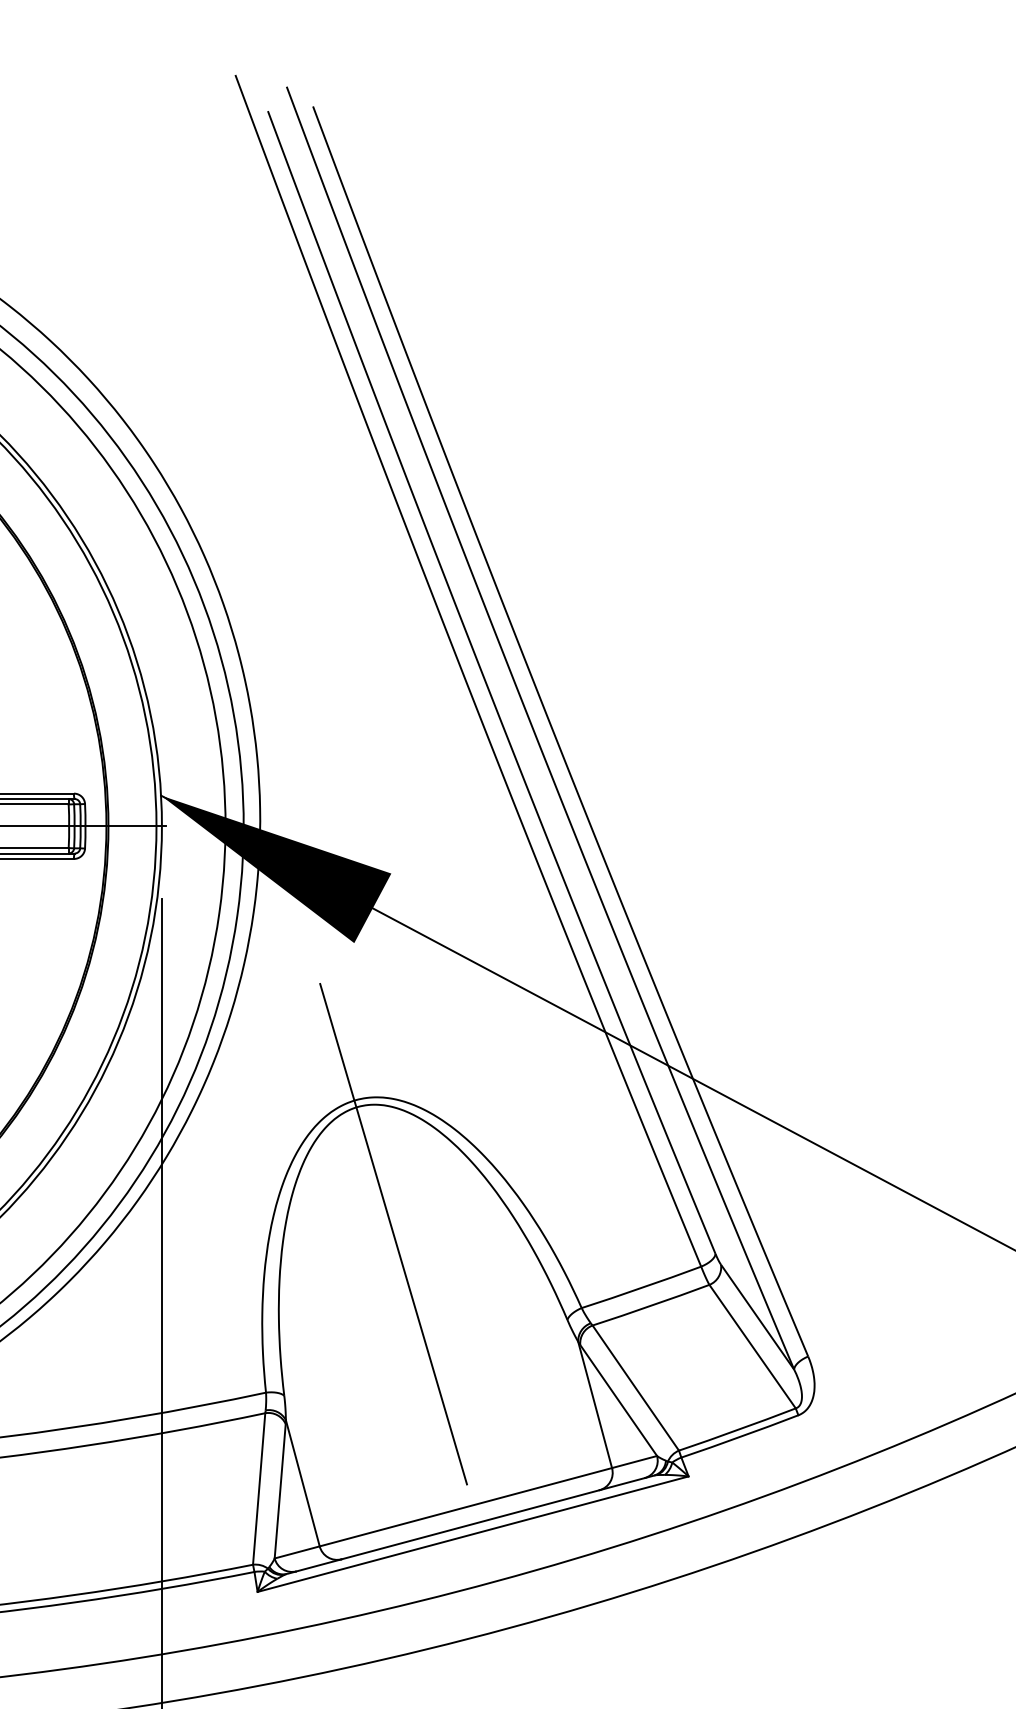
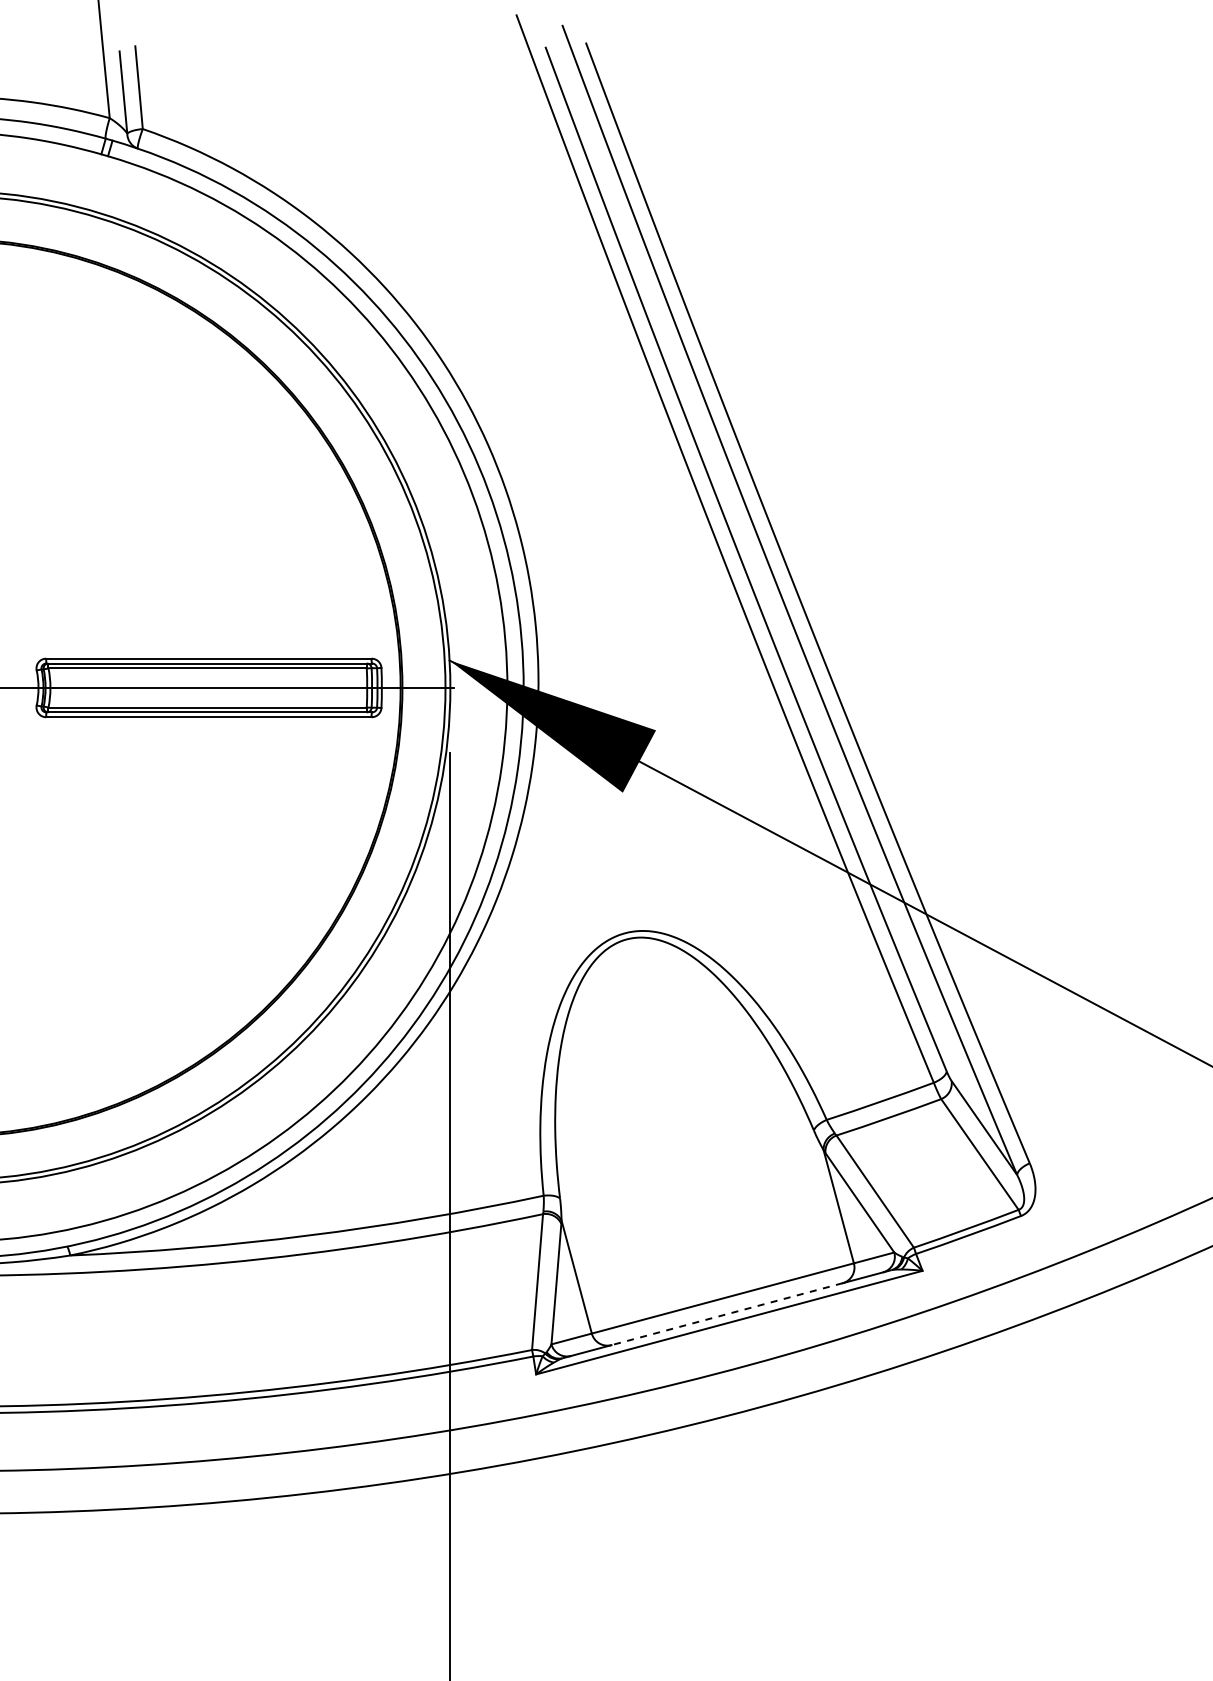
line: (392, 1234) -> (657, 1053), removed
line: (471, 1525) -> (727, 1314), solid -> dashed

